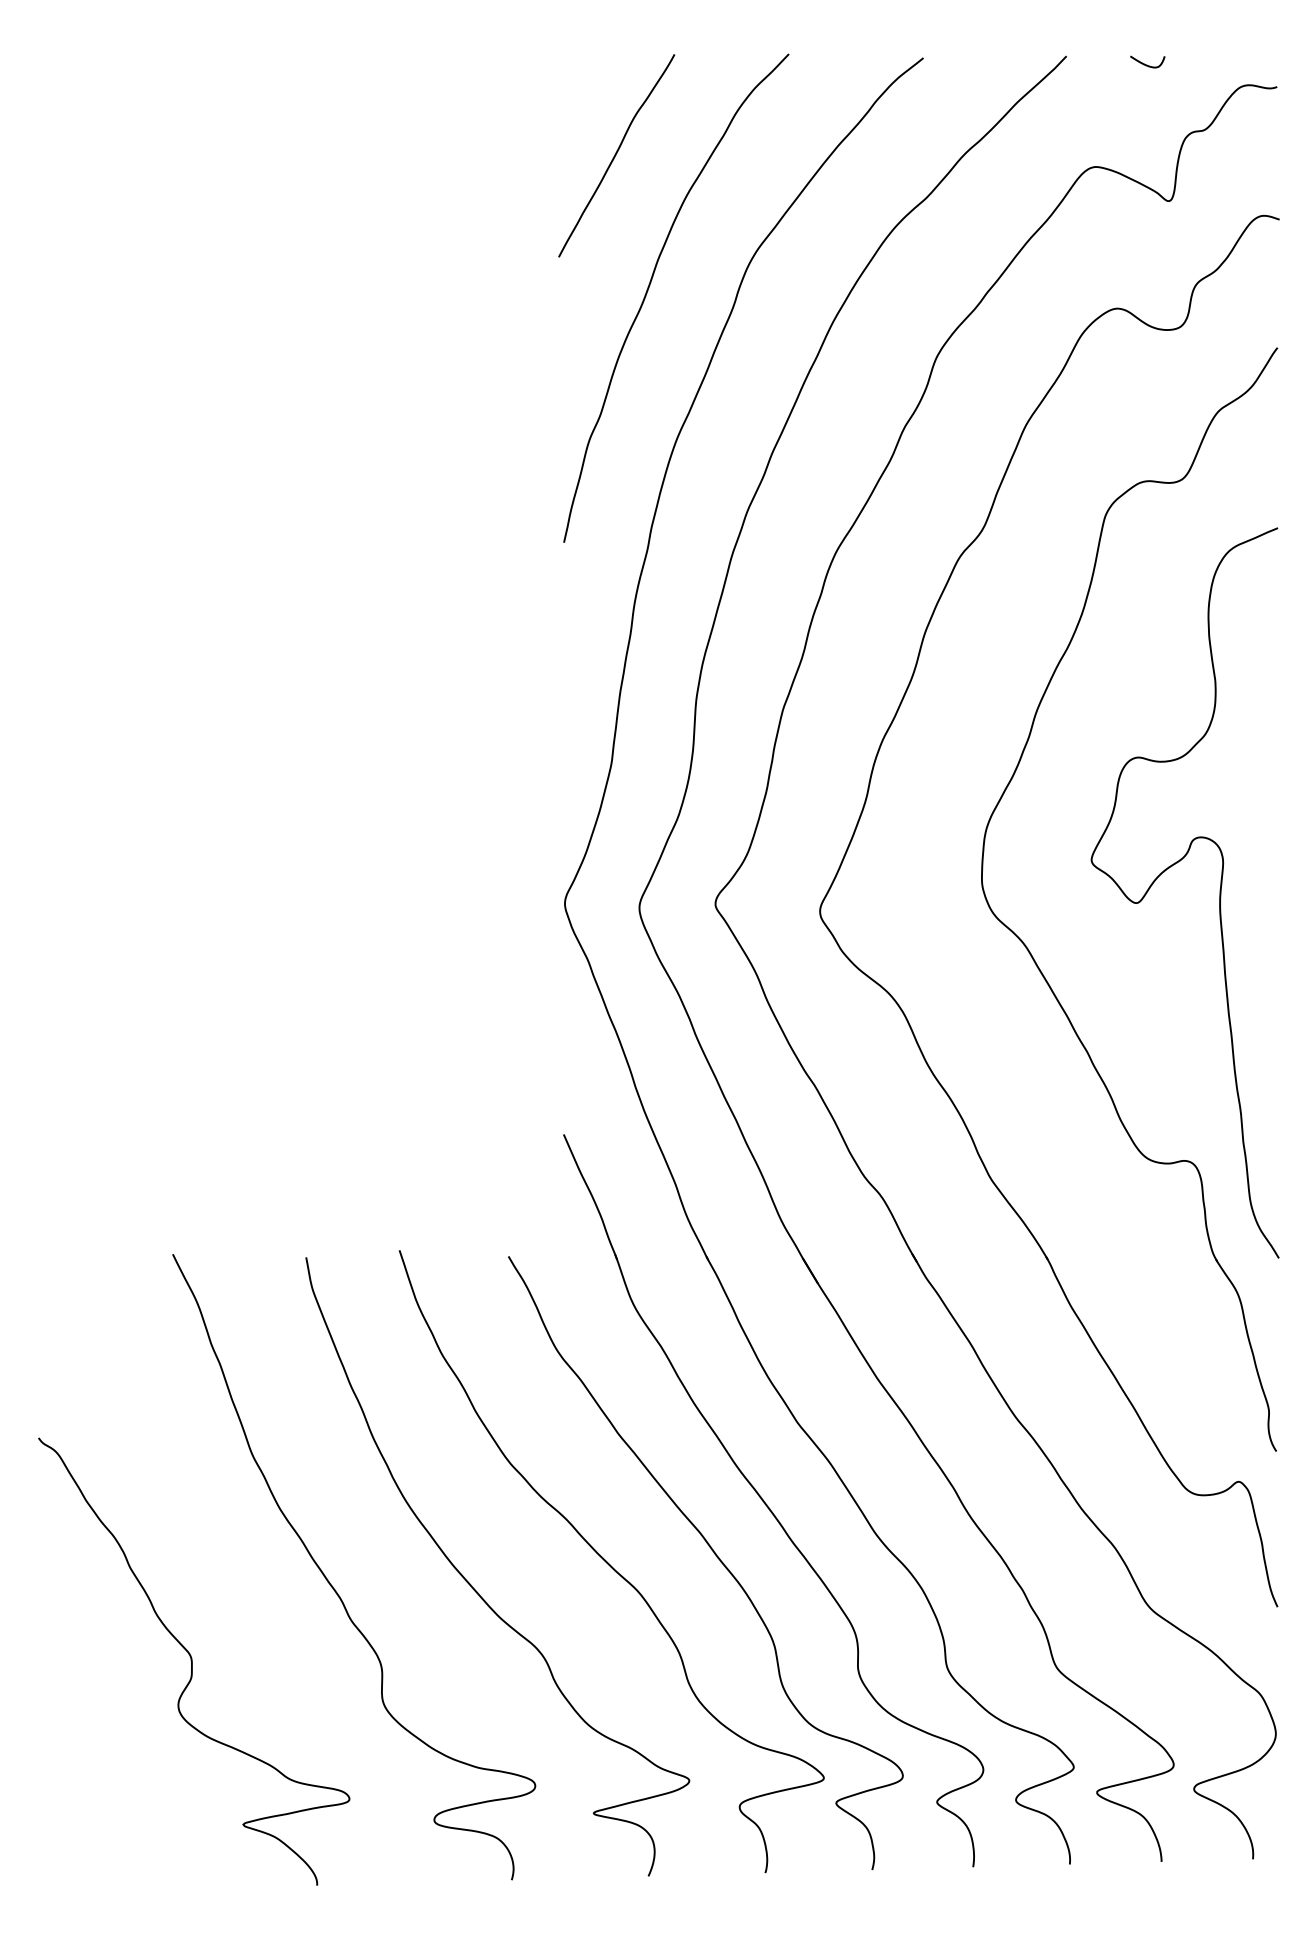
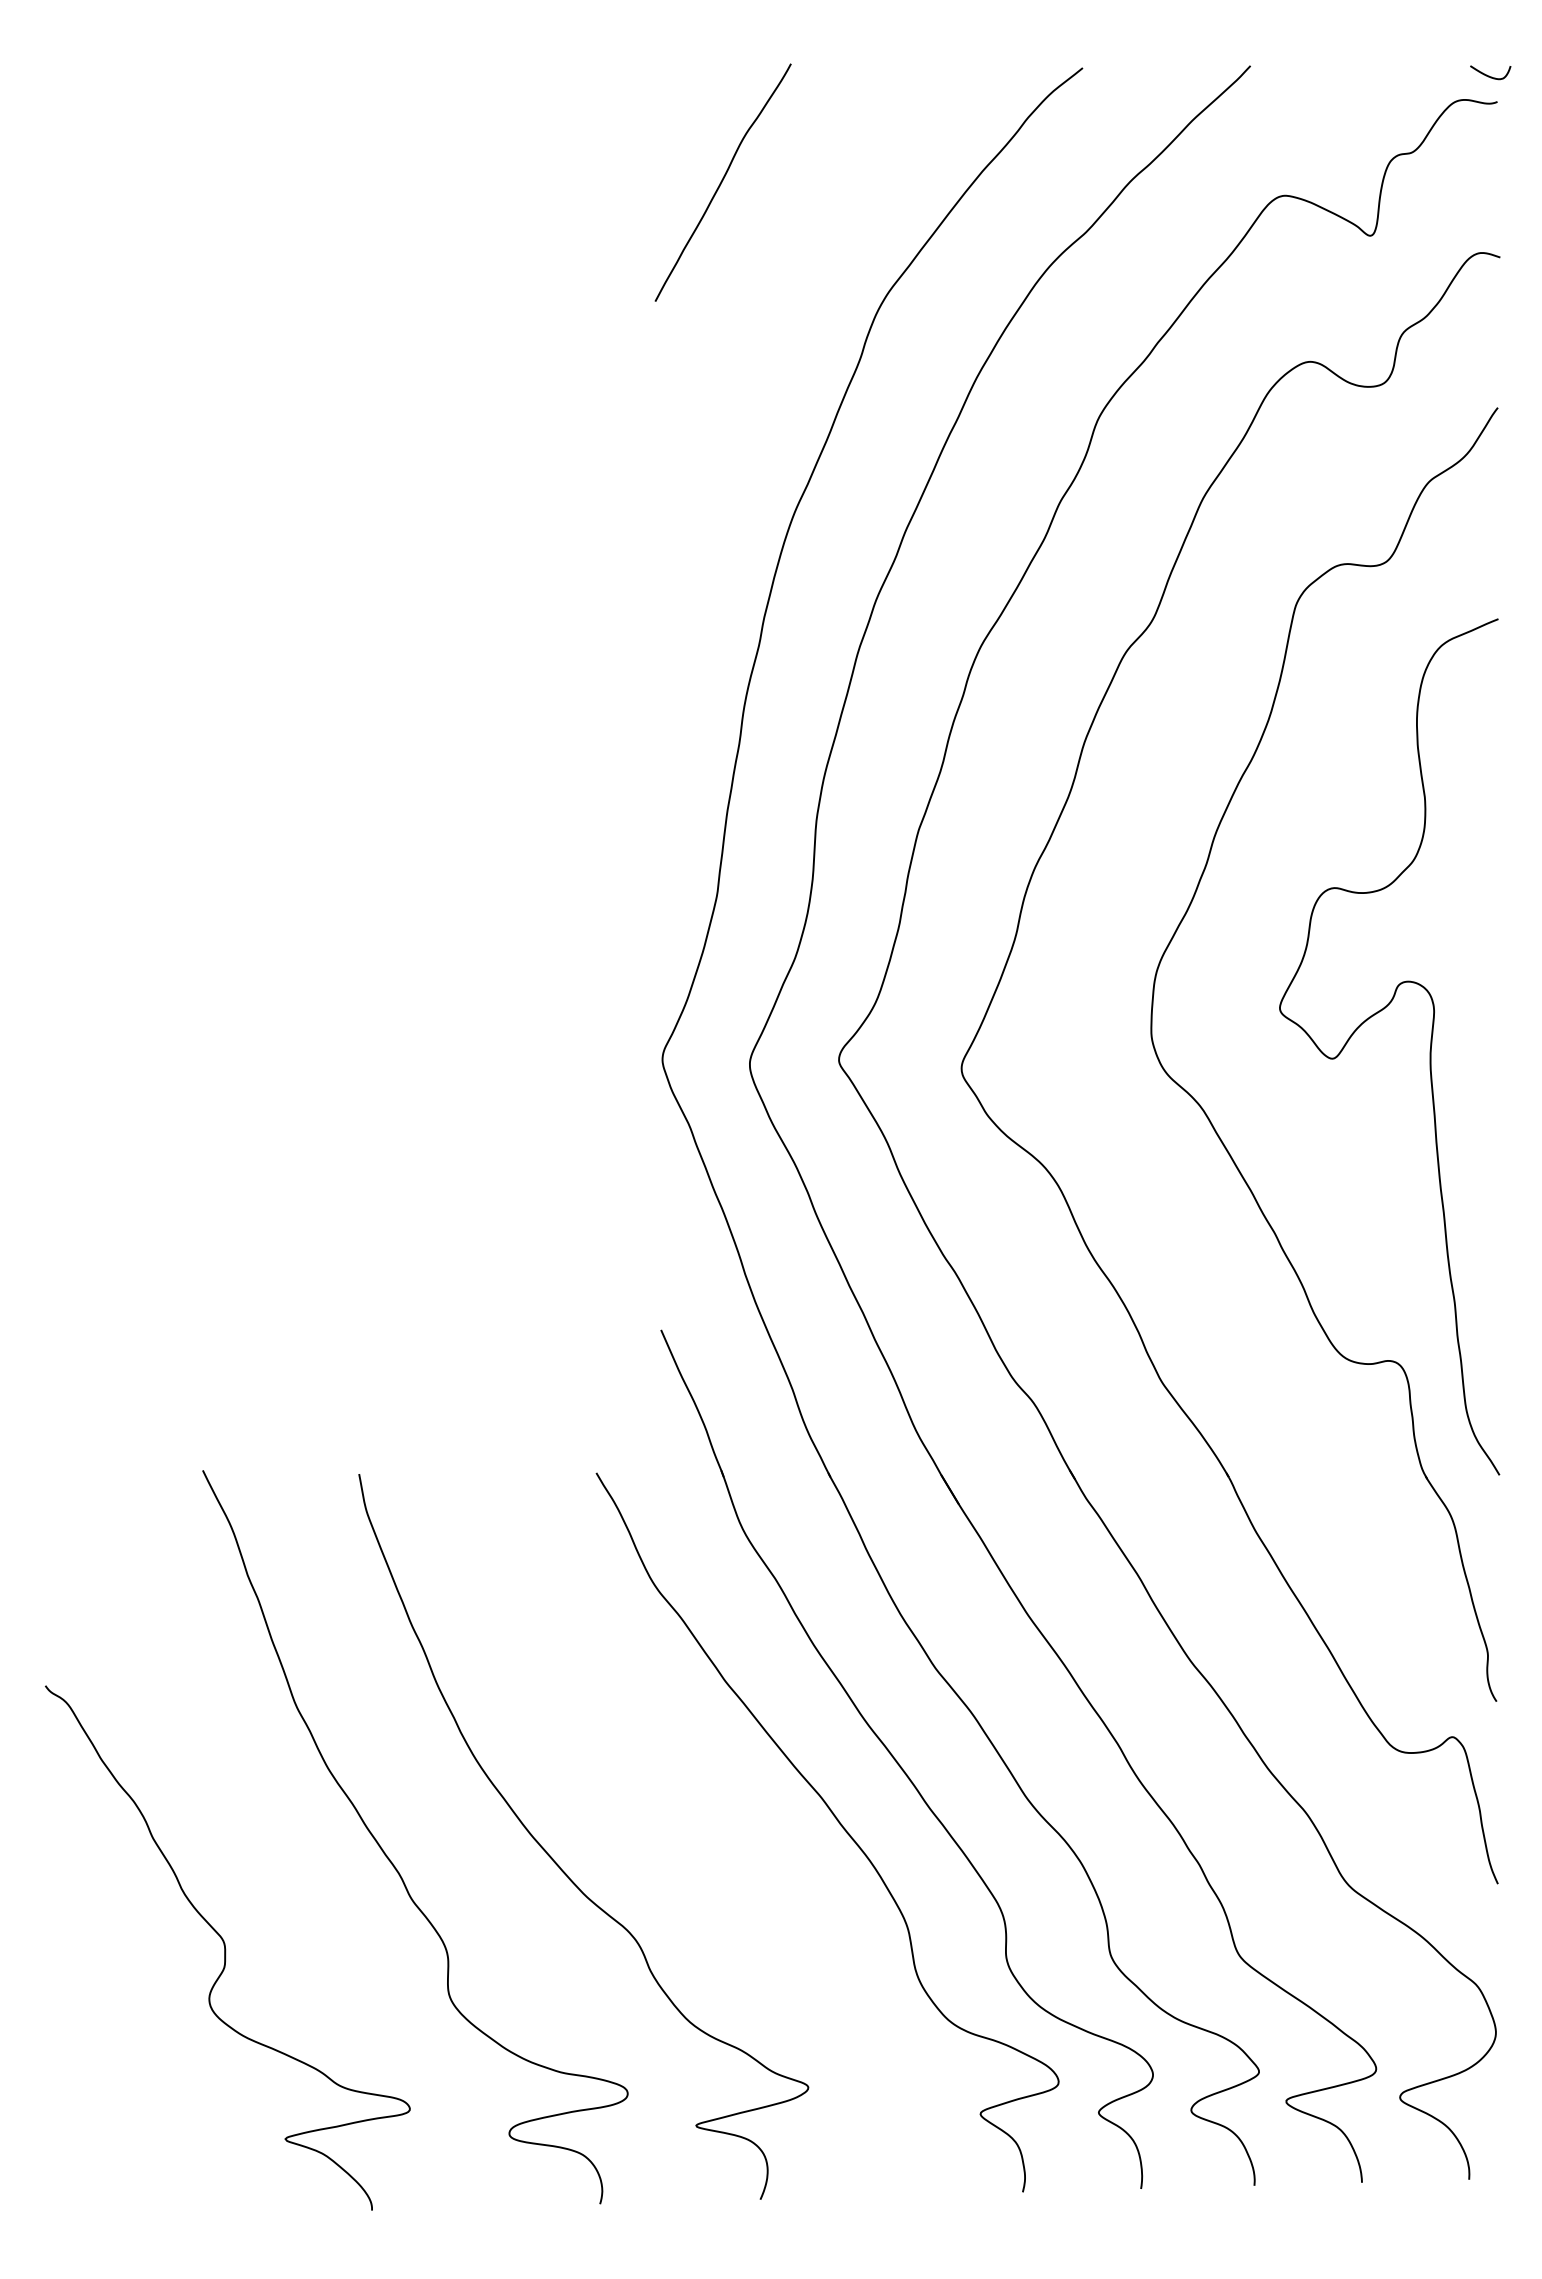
curve: (1146, 64) -> (1489, 75), moved
curve: (650, 286) -> (762, 335), removed
curve: (608, 1563) -> (713, 1832), removed

